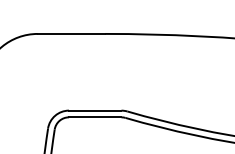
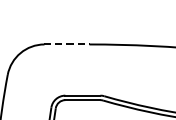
line: (72, 33) -> (67, 44), solid -> dashed

